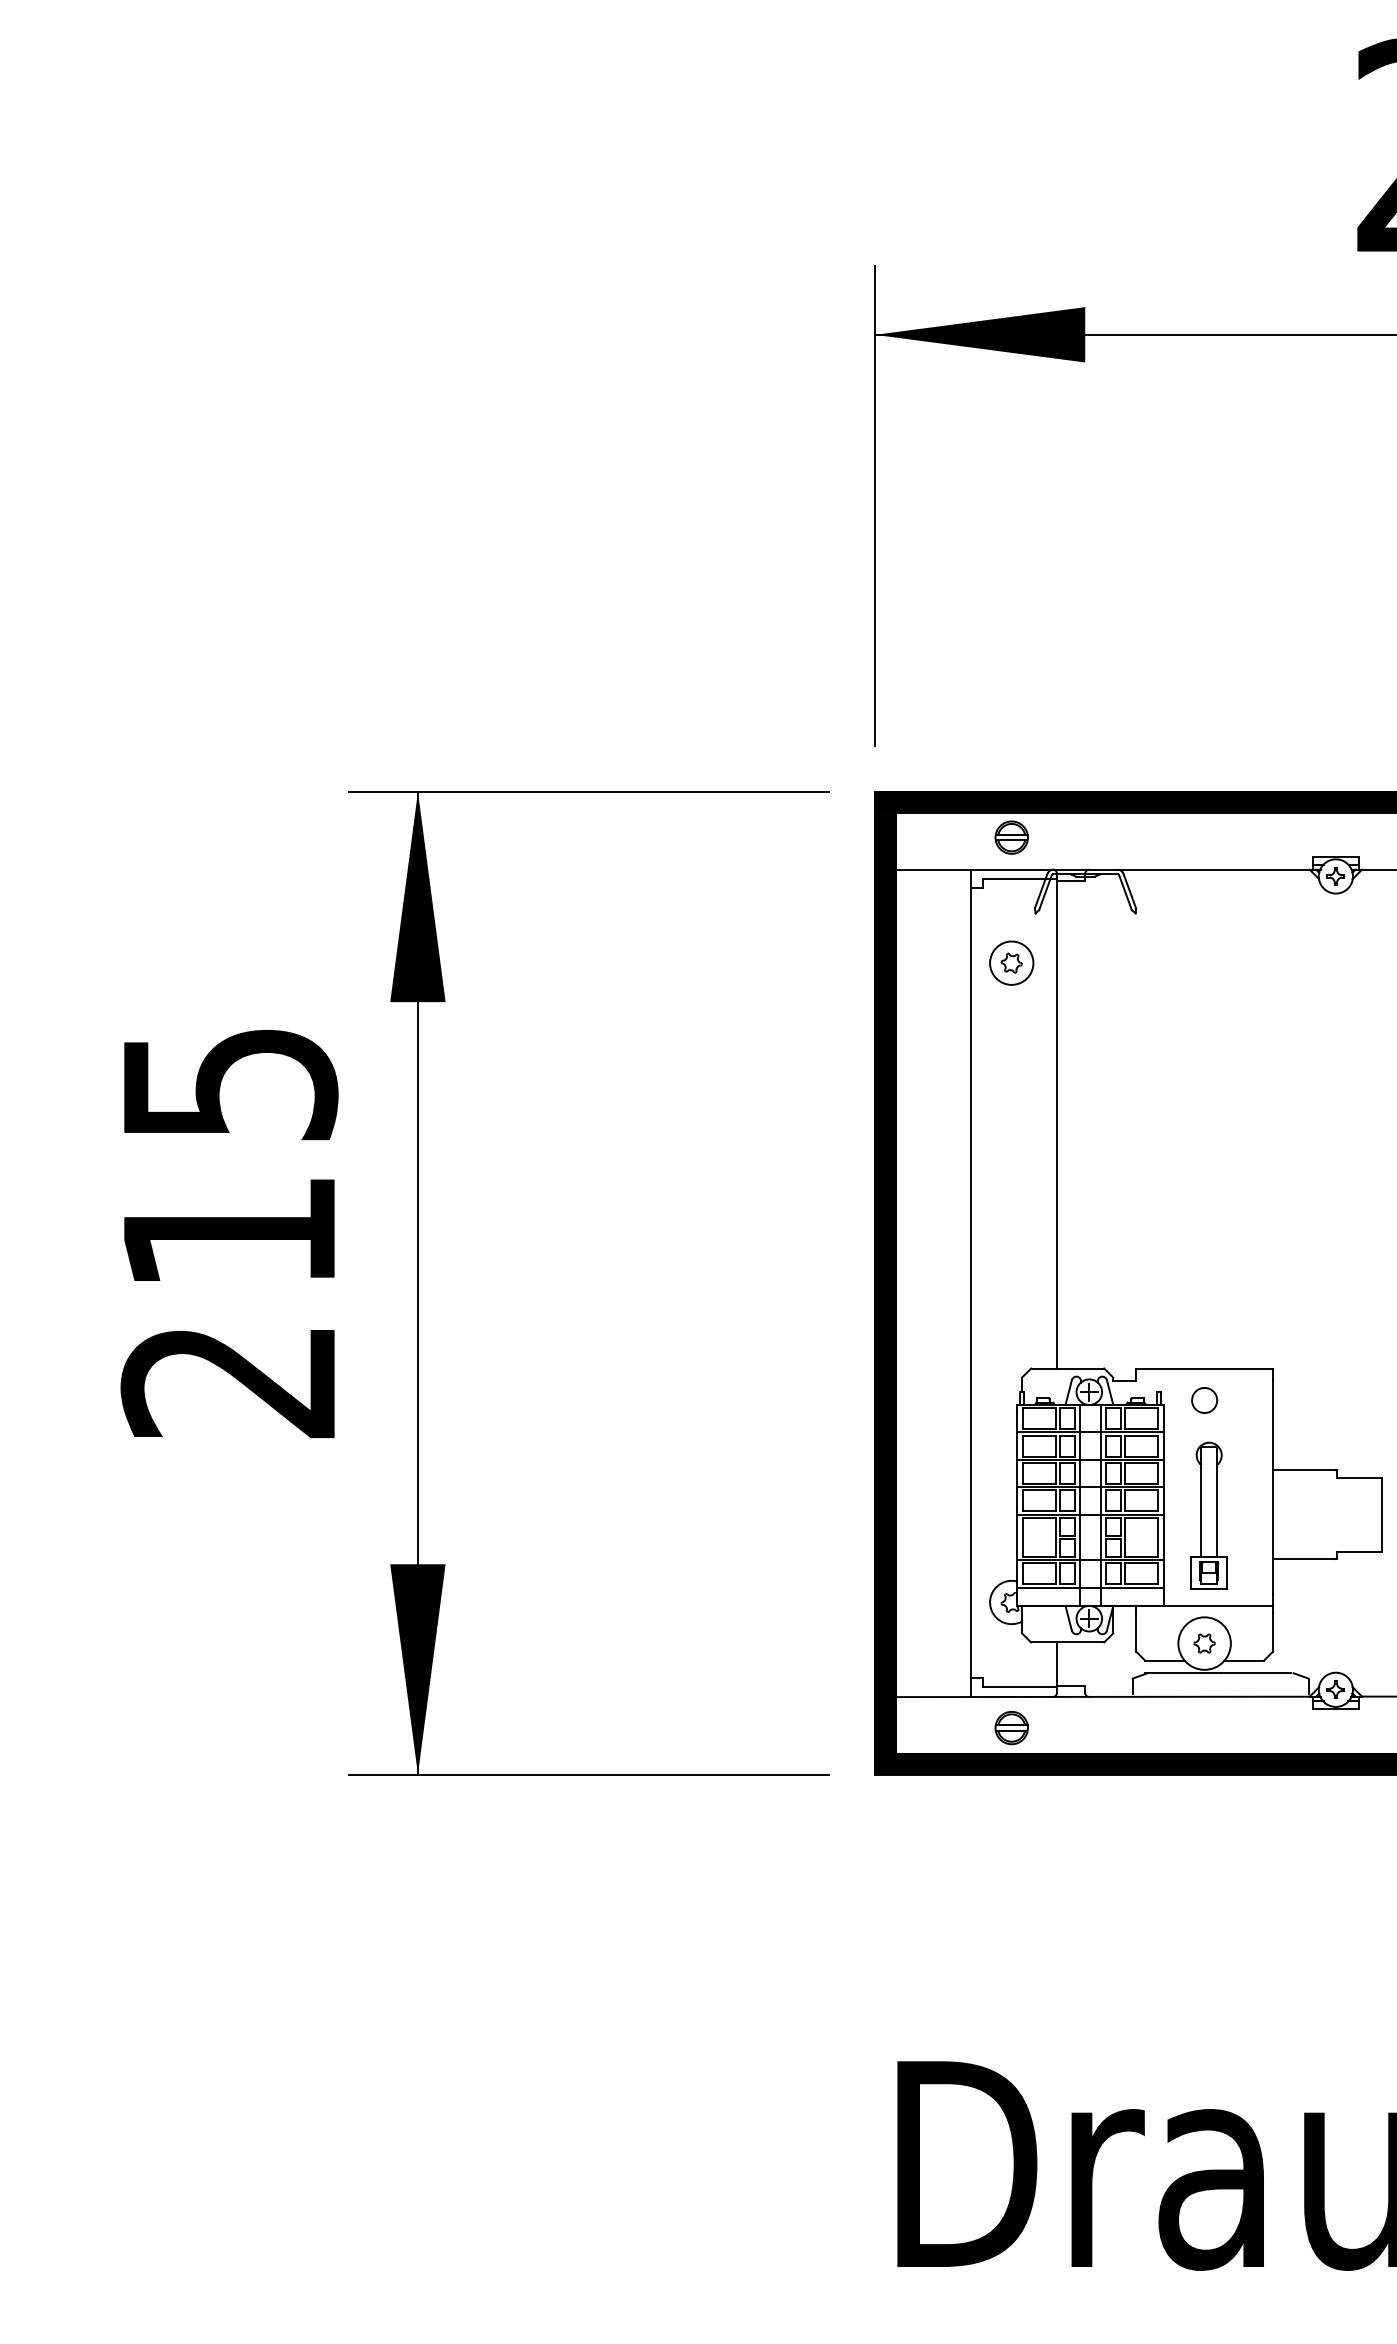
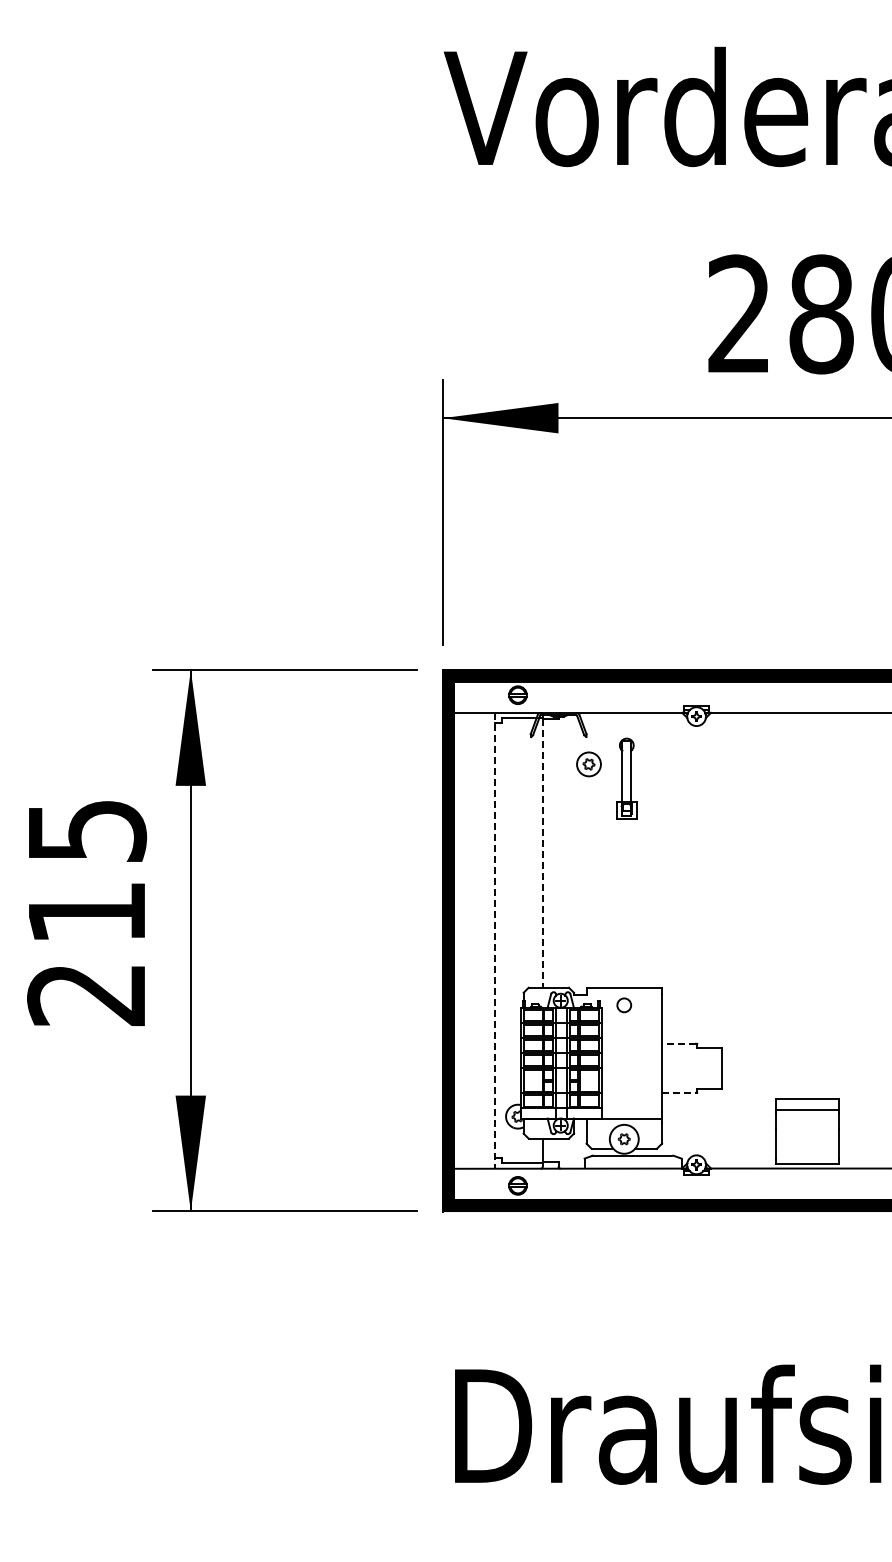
part: (1010, 963) -> (588, 764), moved
line: (1058, 1124) -> (543, 853), solid -> dashed
line: (970, 1282) -> (495, 940), solid -> dashed
line: (1304, 1469) -> (679, 1043), solid -> dashed
part: (1208, 1515) -> (626, 778), moved
line: (1304, 1558) -> (679, 1092), solid -> dashed

